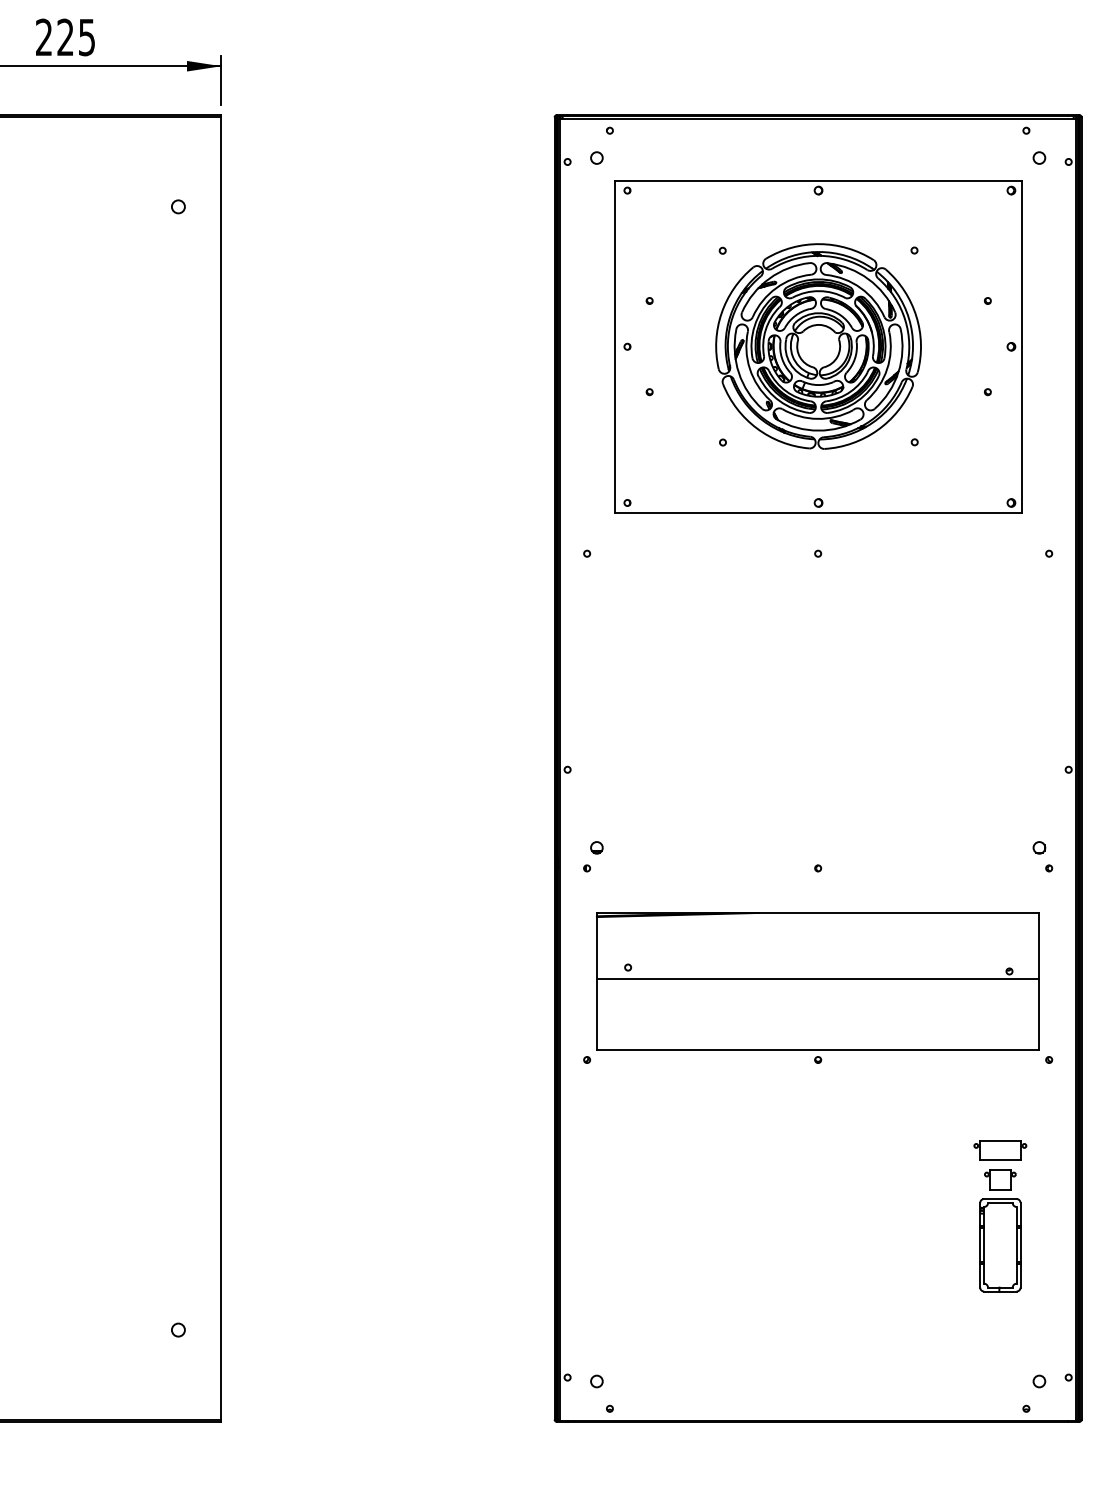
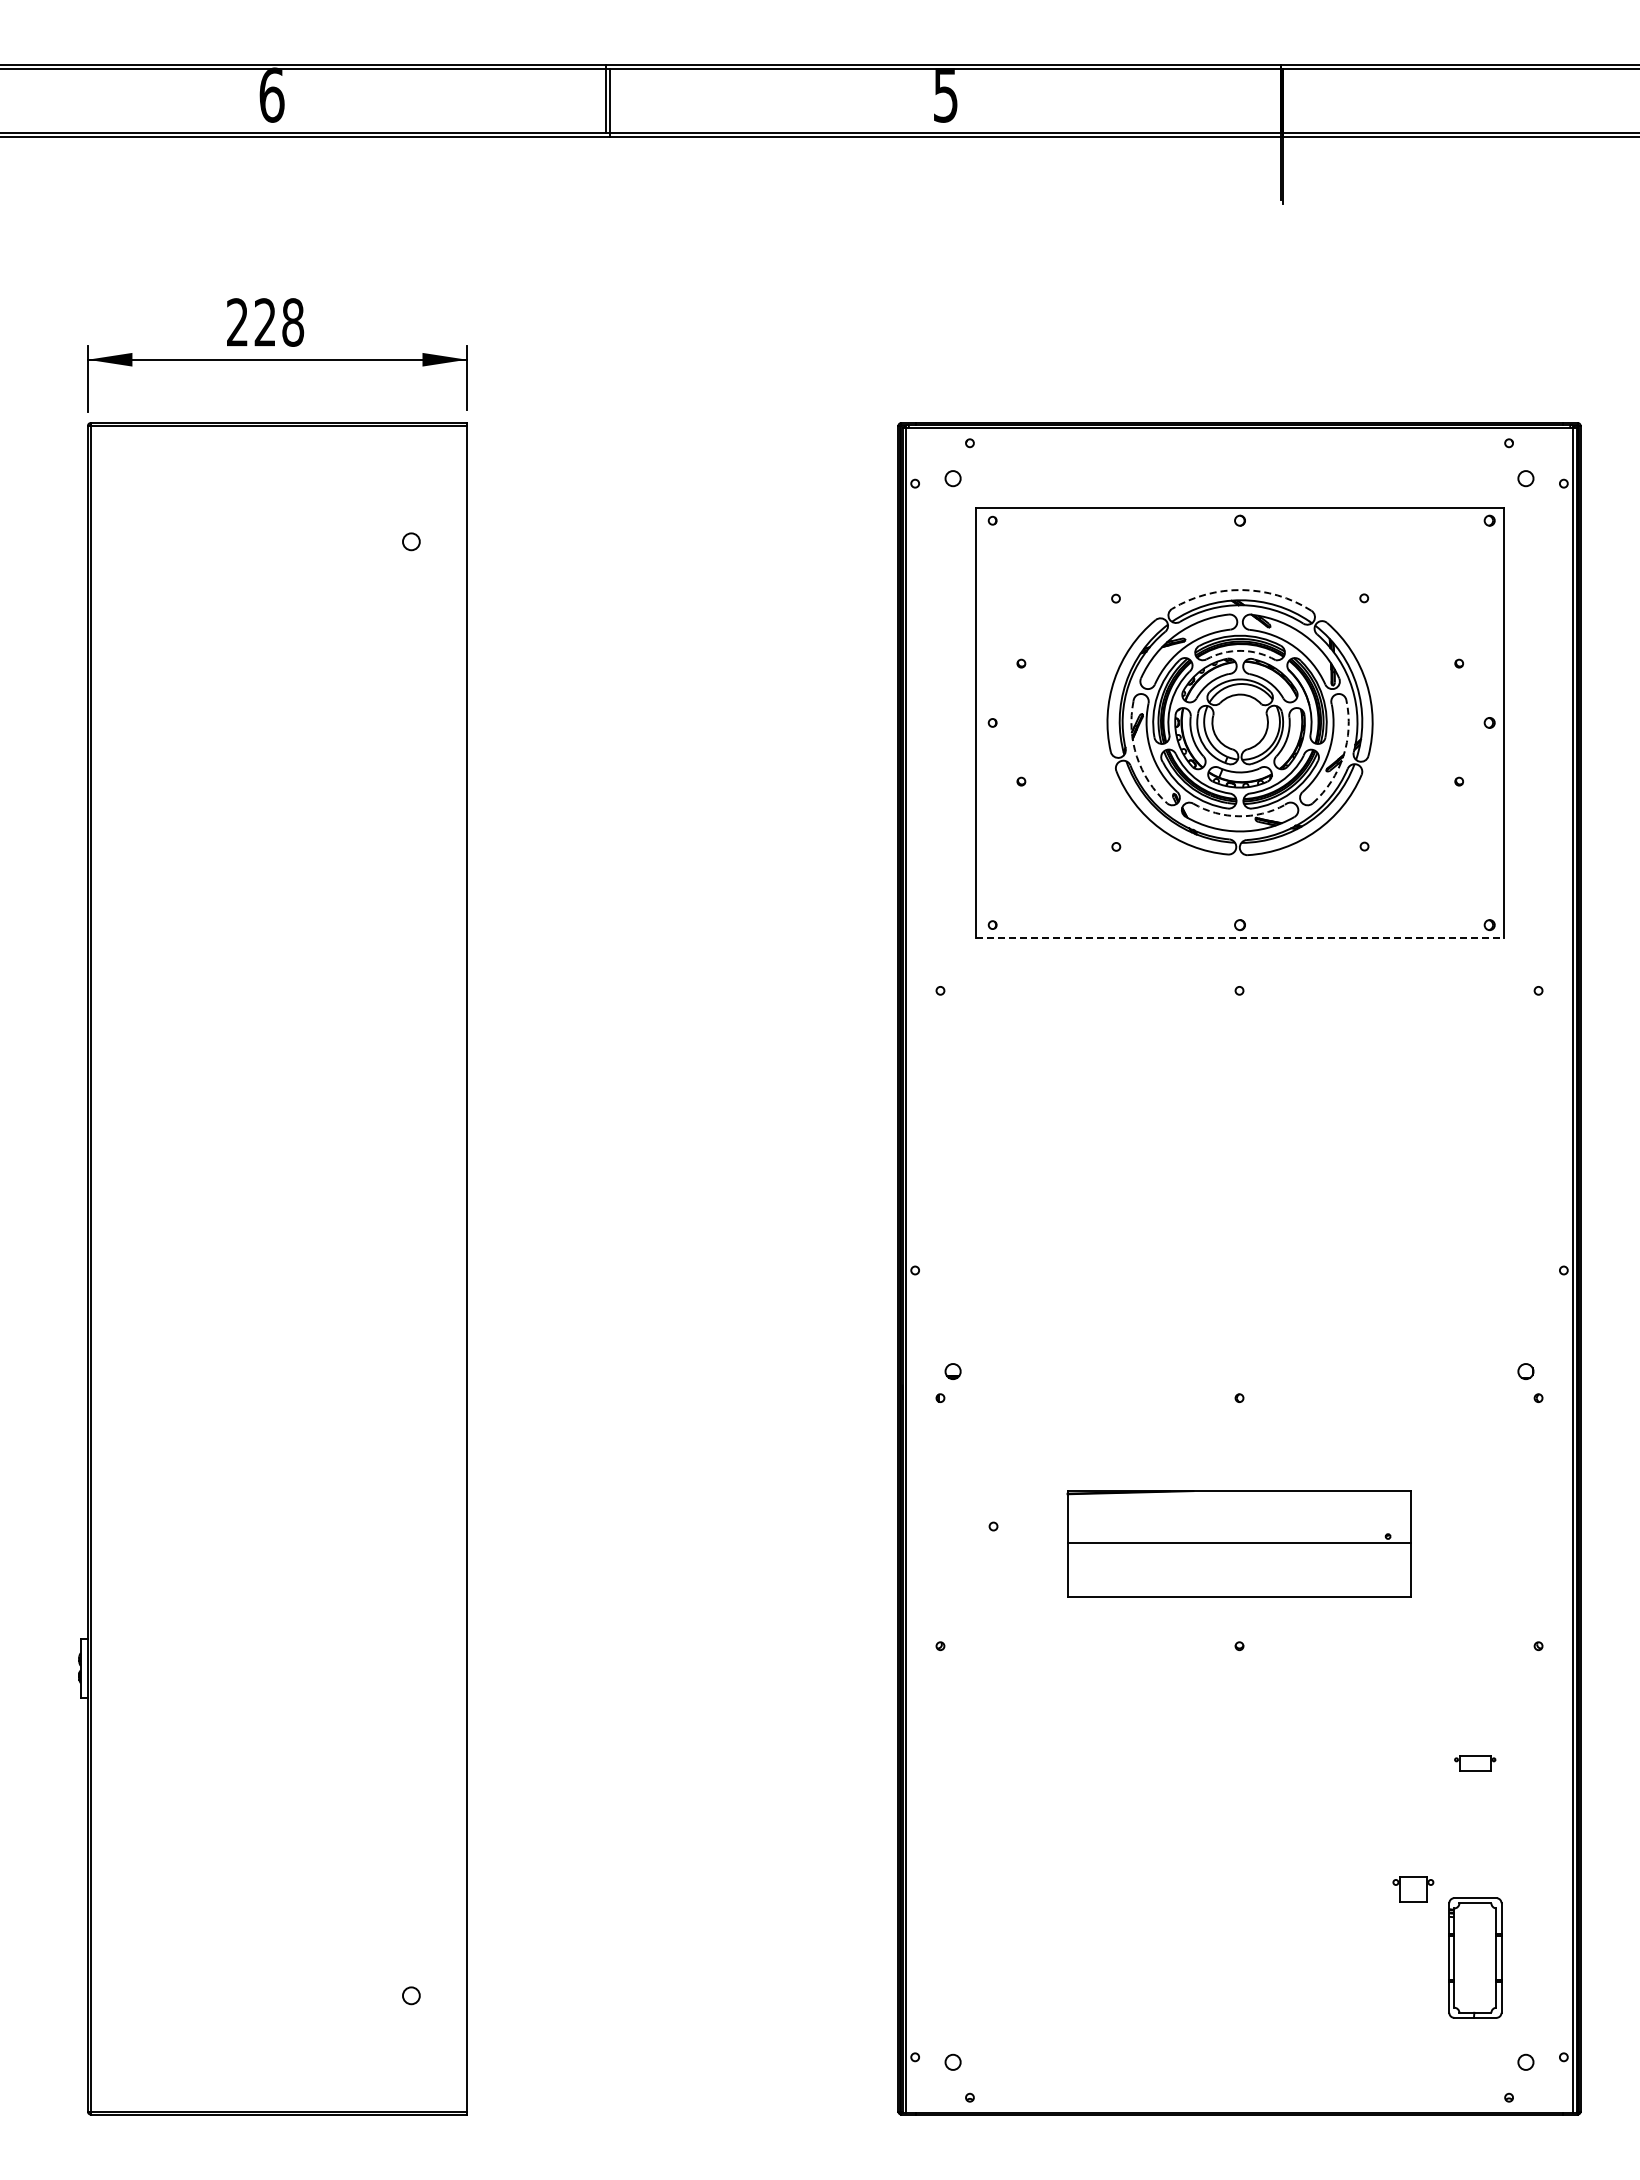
text: (87, 37) -> (293, 322), 225 -> 228
arc: (820, 244) -> (1242, 590), solid -> dashed
arc: (819, 290) -> (1241, 650), solid -> dashed
arc: (738, 372) -> (1136, 756), solid -> dashed
arc: (898, 372) -> (1343, 756), solid -> dashed
arc: (817, 419) -> (1238, 816), solid -> dashed
line: (818, 512) -> (1240, 937), solid -> dashed
part: (818, 980) -> (1239, 1543), size x0.6
part: (999, 1150) -> (1474, 1763), size x0.6
part: (1000, 1179) -> (1413, 1889), moved
part: (1000, 1244) -> (1475, 1957), moved

